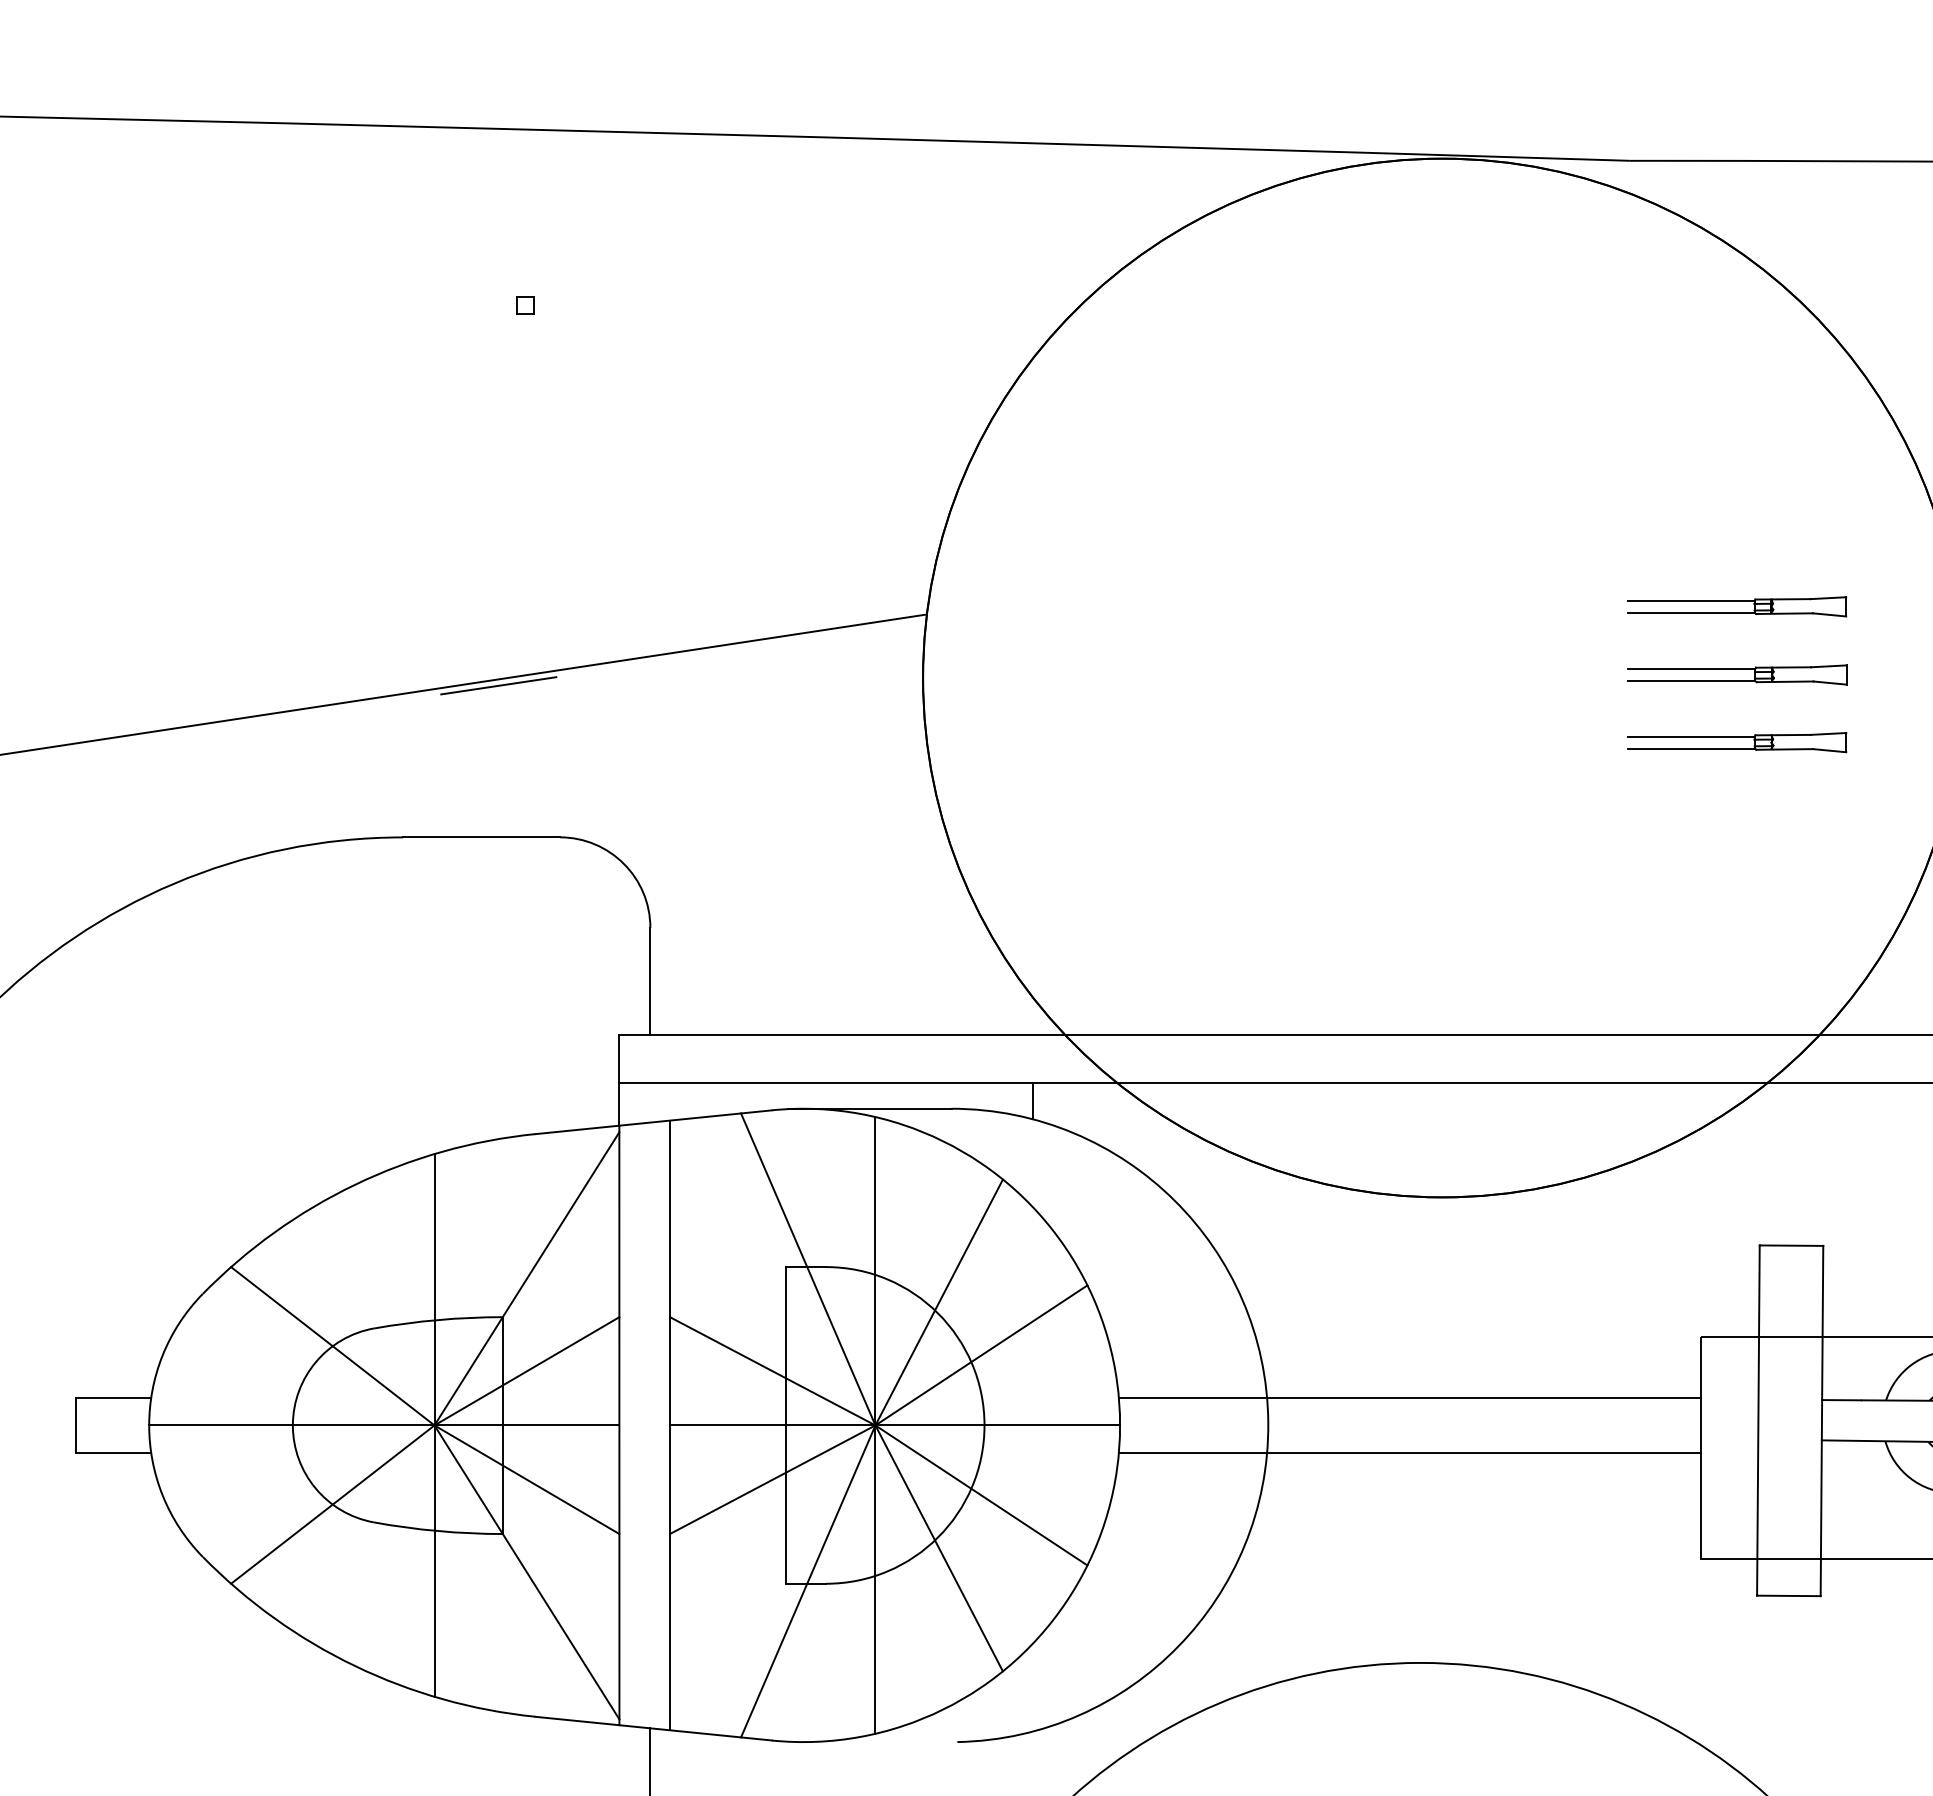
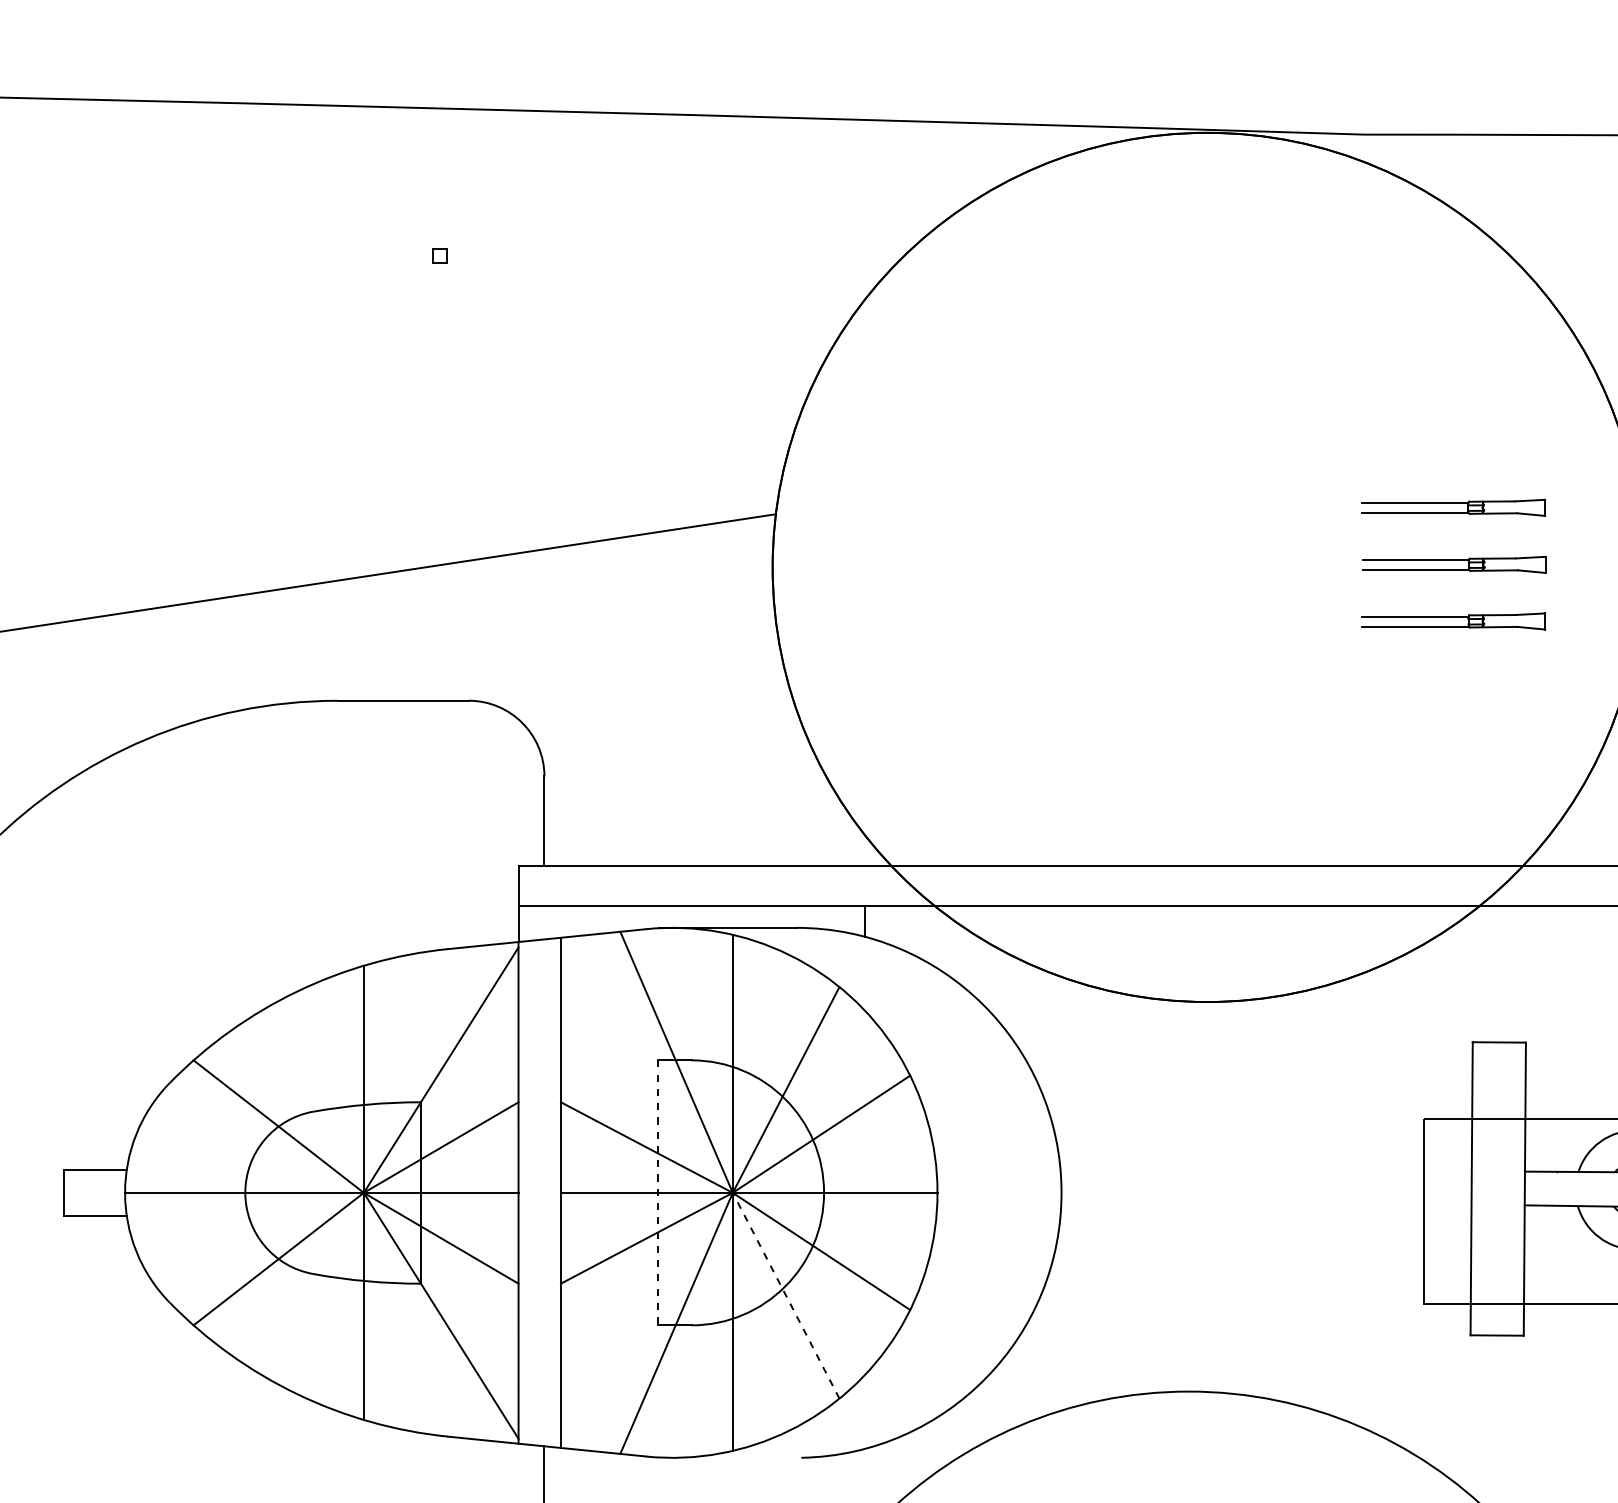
line: (498, 685) -> (417, 573), removed
line: (1409, 1398) -> (1179, 1170), removed
line: (786, 1425) -> (658, 1192), solid -> dashed
line: (1409, 1452) -> (1179, 1215), removed
line: (939, 1548) -> (786, 1295), solid -> dashed

